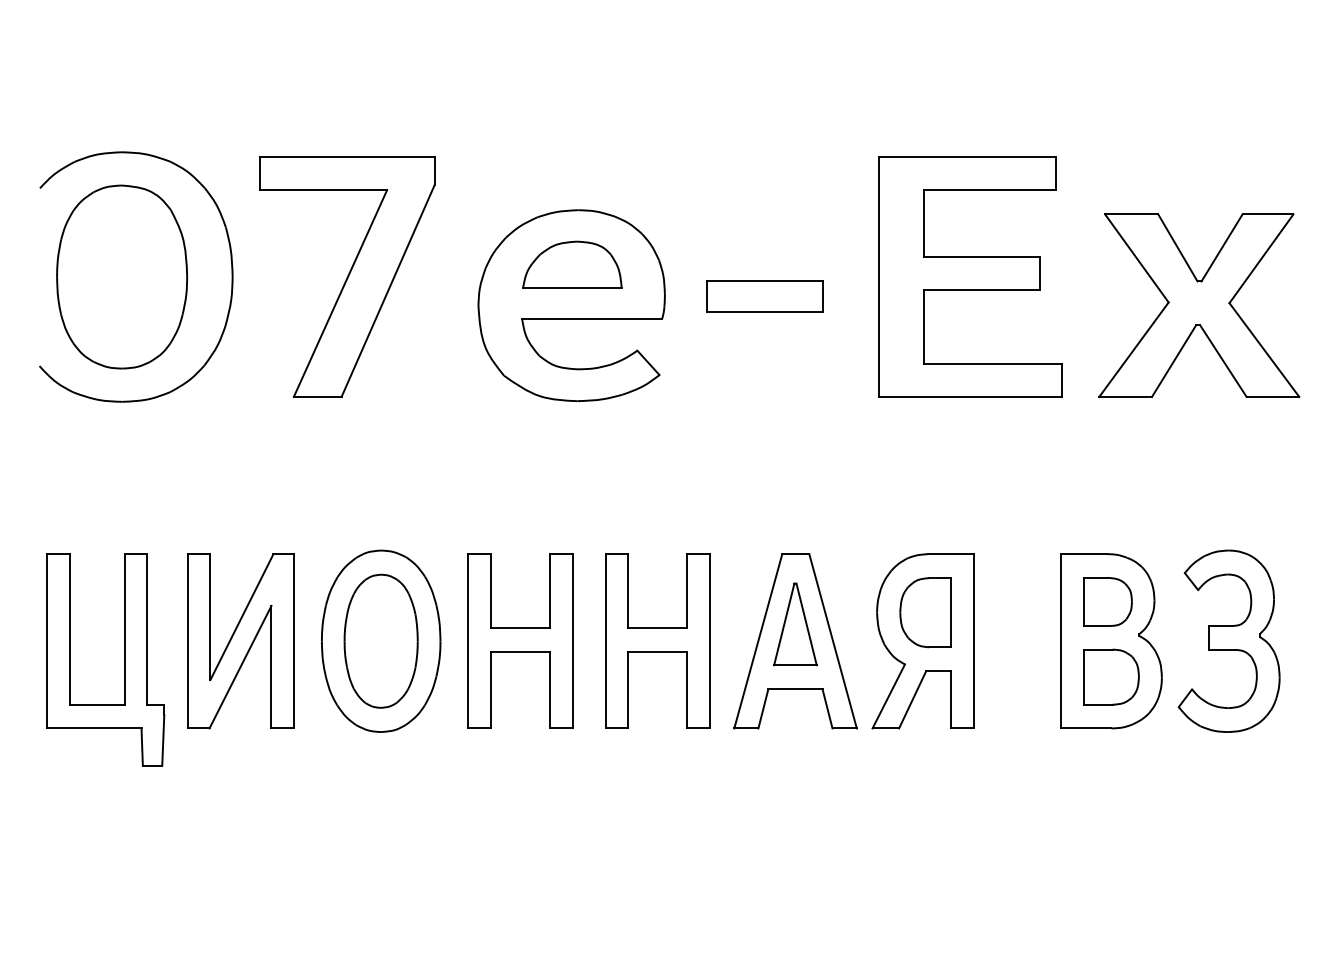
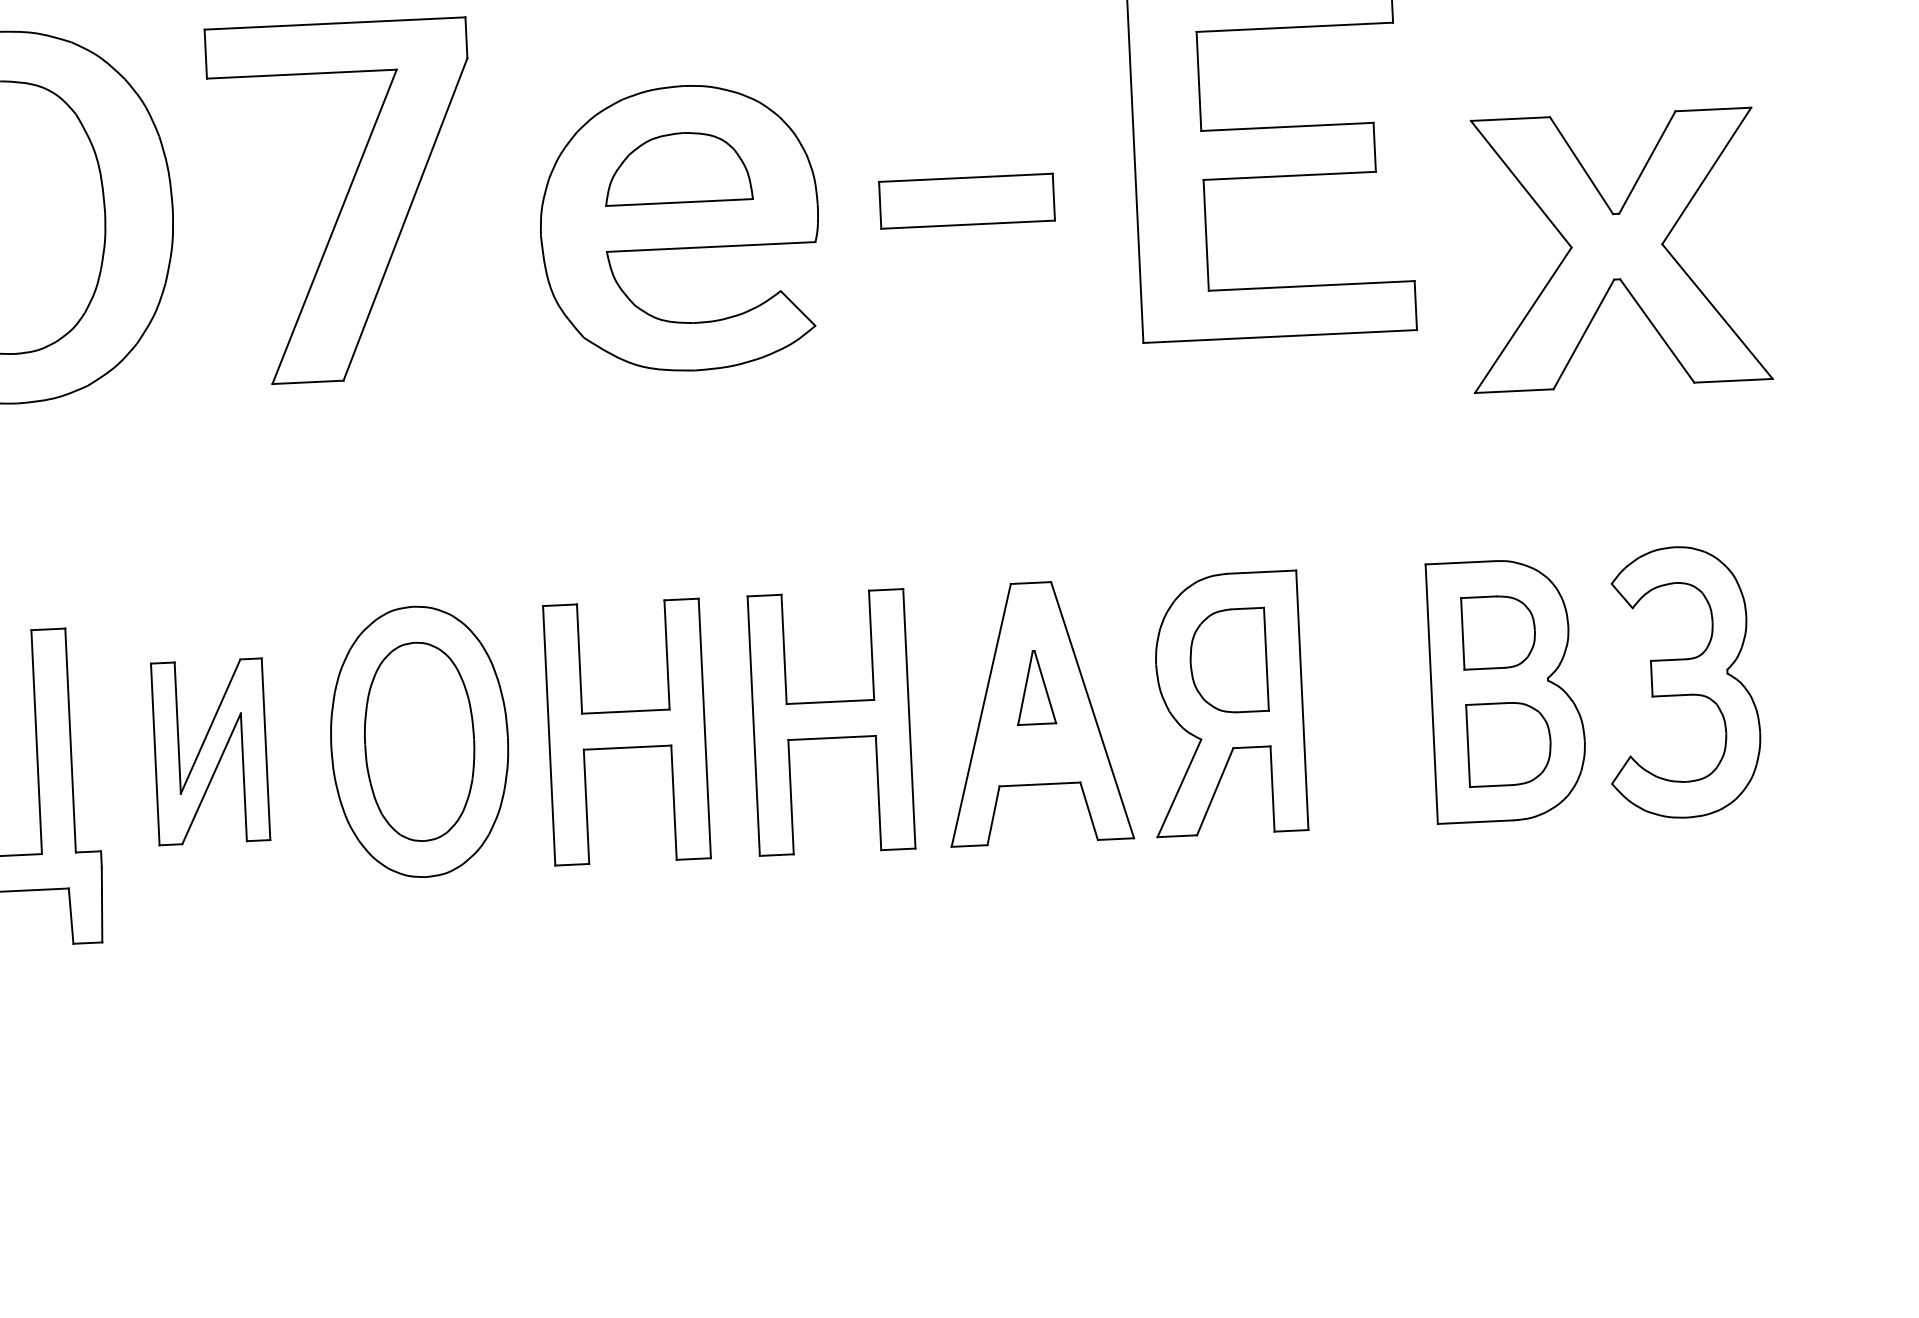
part: (1199, 305) -> (1617, 249), moved
part: (795, 624) -> (1035, 687), size x0.6
part: (240, 641) -> (210, 752), size x0.7

